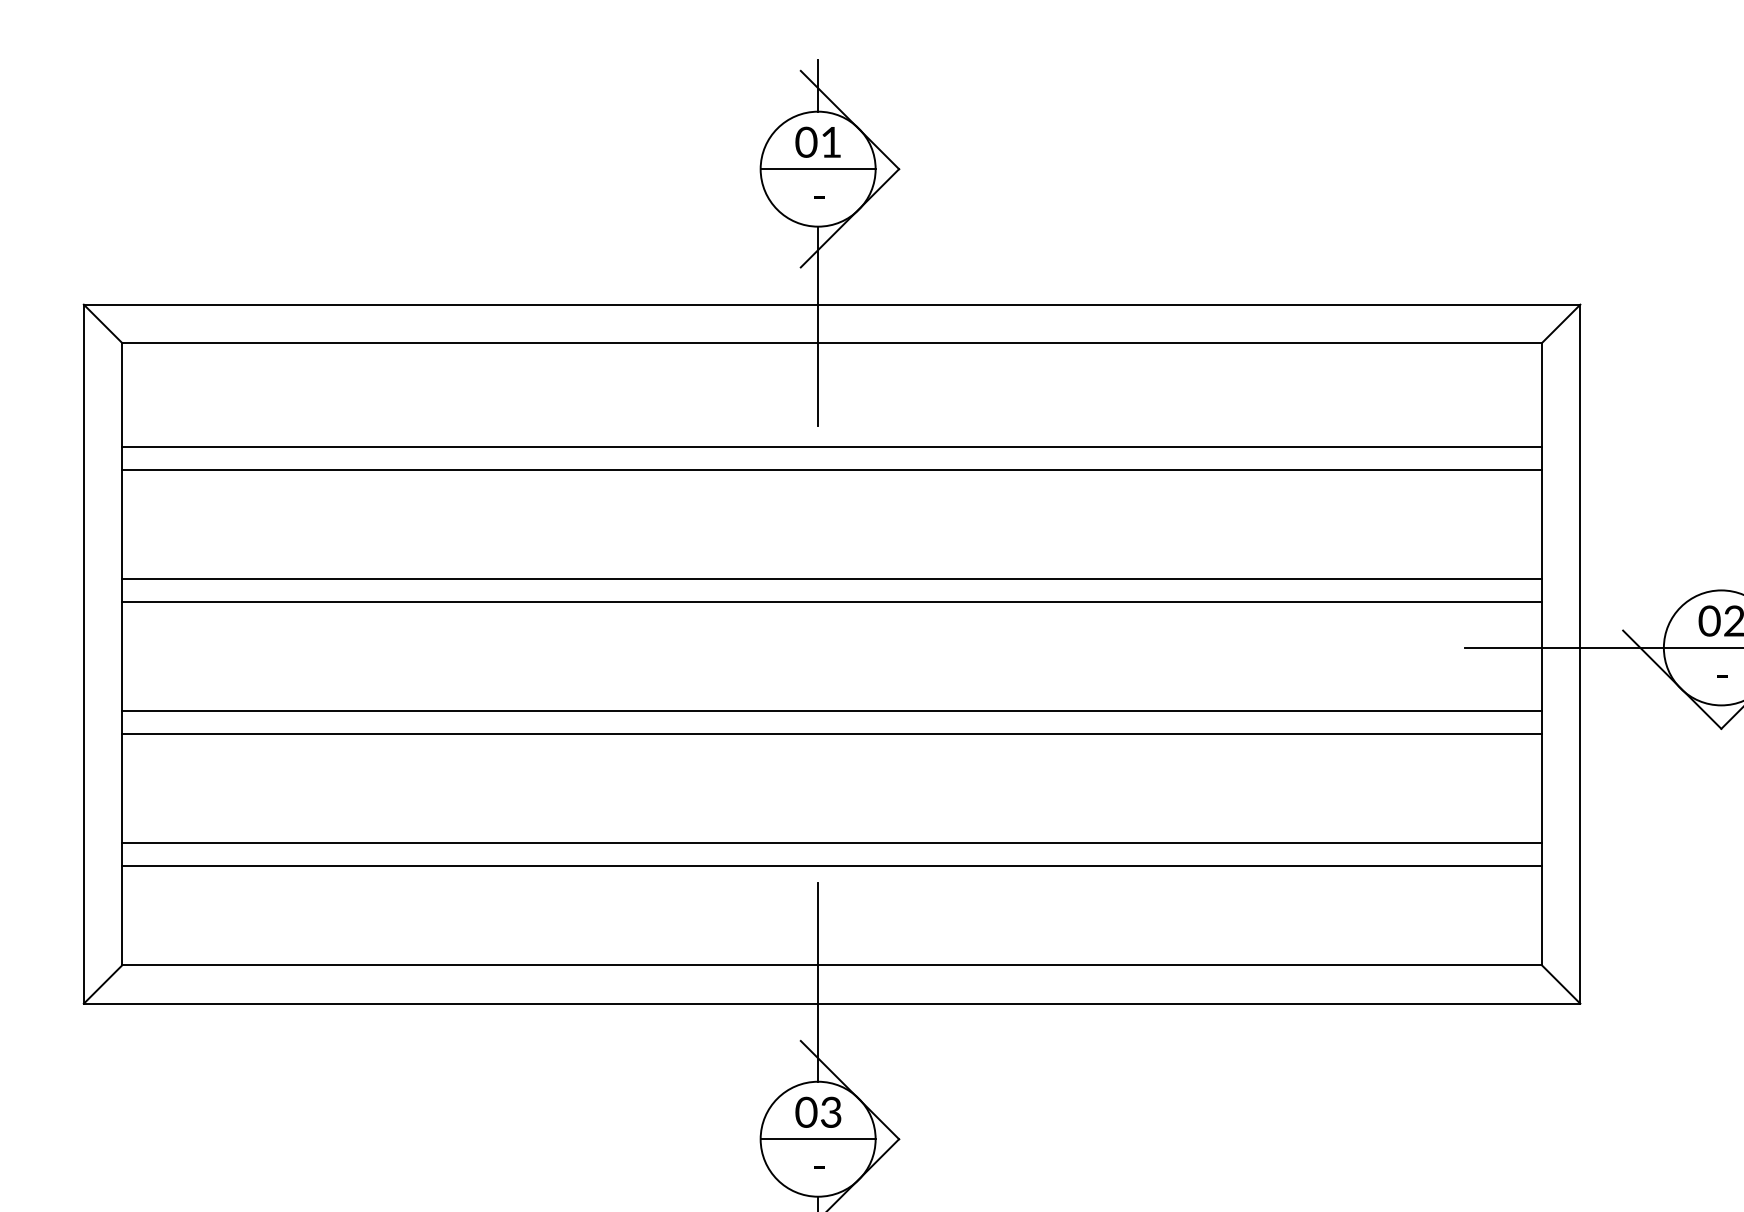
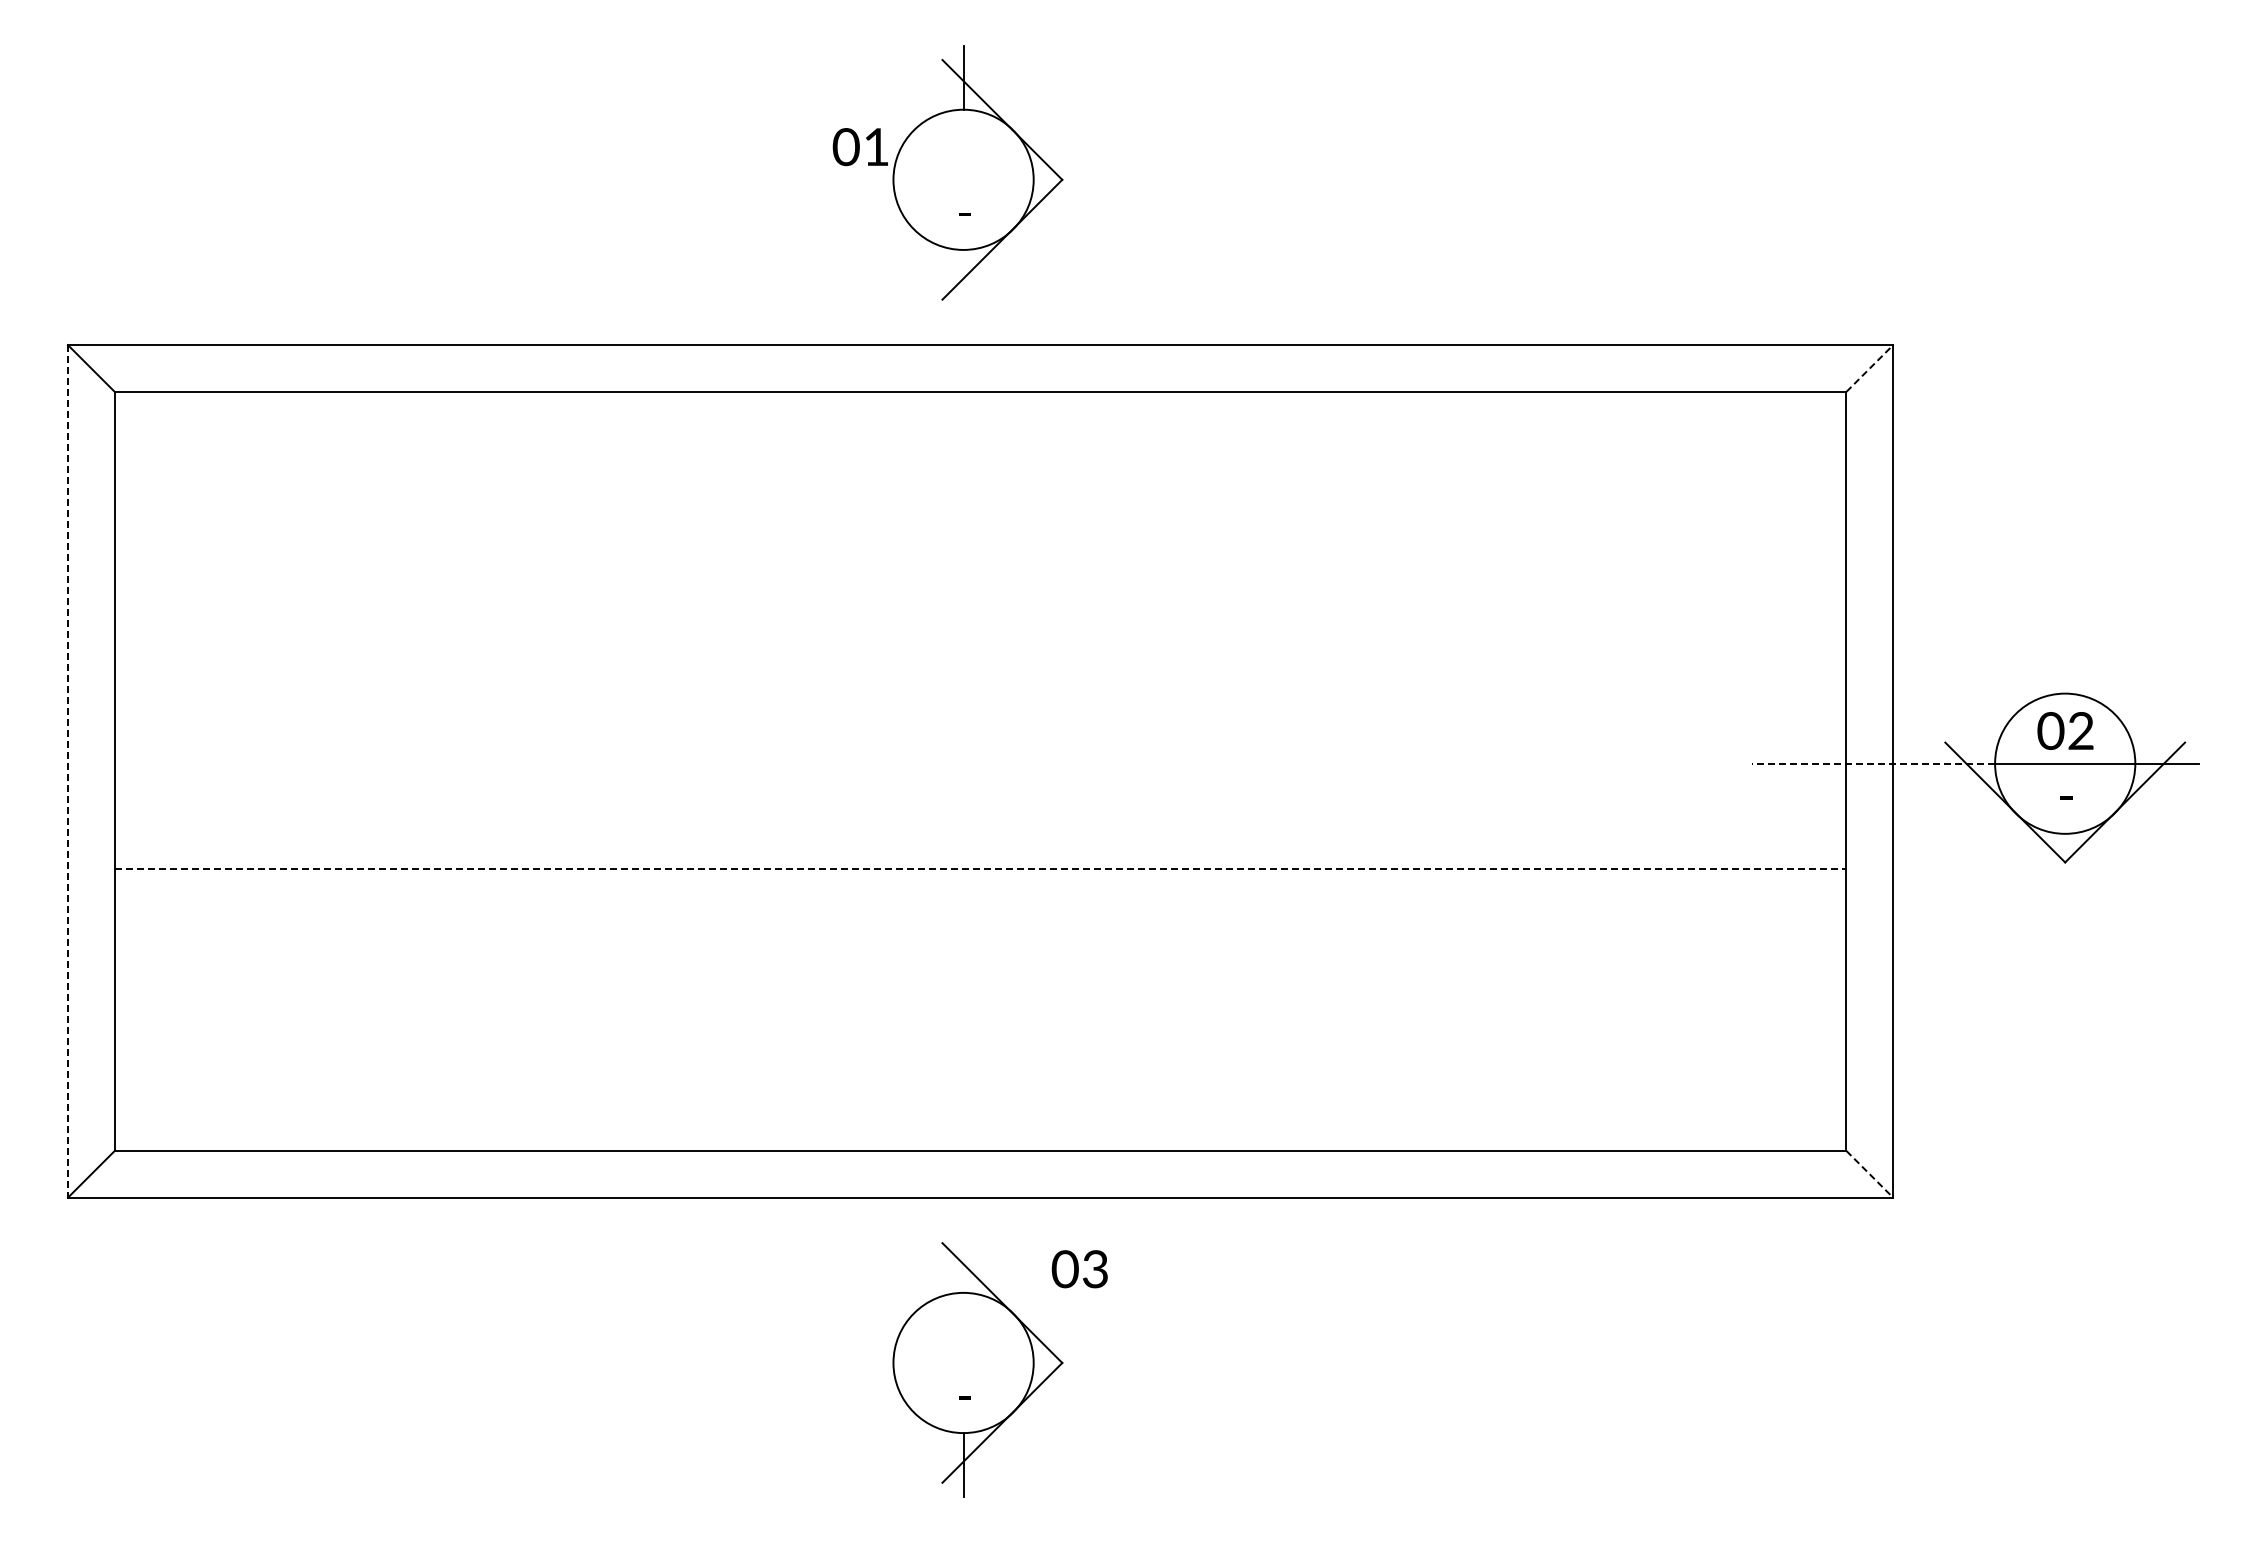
text: (817, 142) -> (859, 147), moved
line: (818, 168) -> (963, 179), removed
line: (1561, 323) -> (1870, 368), solid -> dashed
line: (818, 325) -> (963, 370), removed
line: (832, 447) -> (980, 519), removed
line: (832, 470) -> (980, 547), removed
line: (832, 578) -> (980, 679), removed
line: (832, 601) -> (980, 707), removed
line: (1564, 647) -> (1873, 763), solid -> dashed
line: (84, 654) -> (68, 771), solid -> dashed
line: (832, 710) -> (980, 840), removed
line: (832, 733) -> (980, 868), solid -> dashed
line: (832, 842) -> (980, 1001), removed
line: (832, 865) -> (980, 1029), removed
line: (818, 982) -> (963, 1171), removed
line: (1561, 984) -> (1870, 1174), solid -> dashed
text: (818, 1112) -> (1079, 1269), moved
line: (818, 1138) -> (963, 1362), removed

